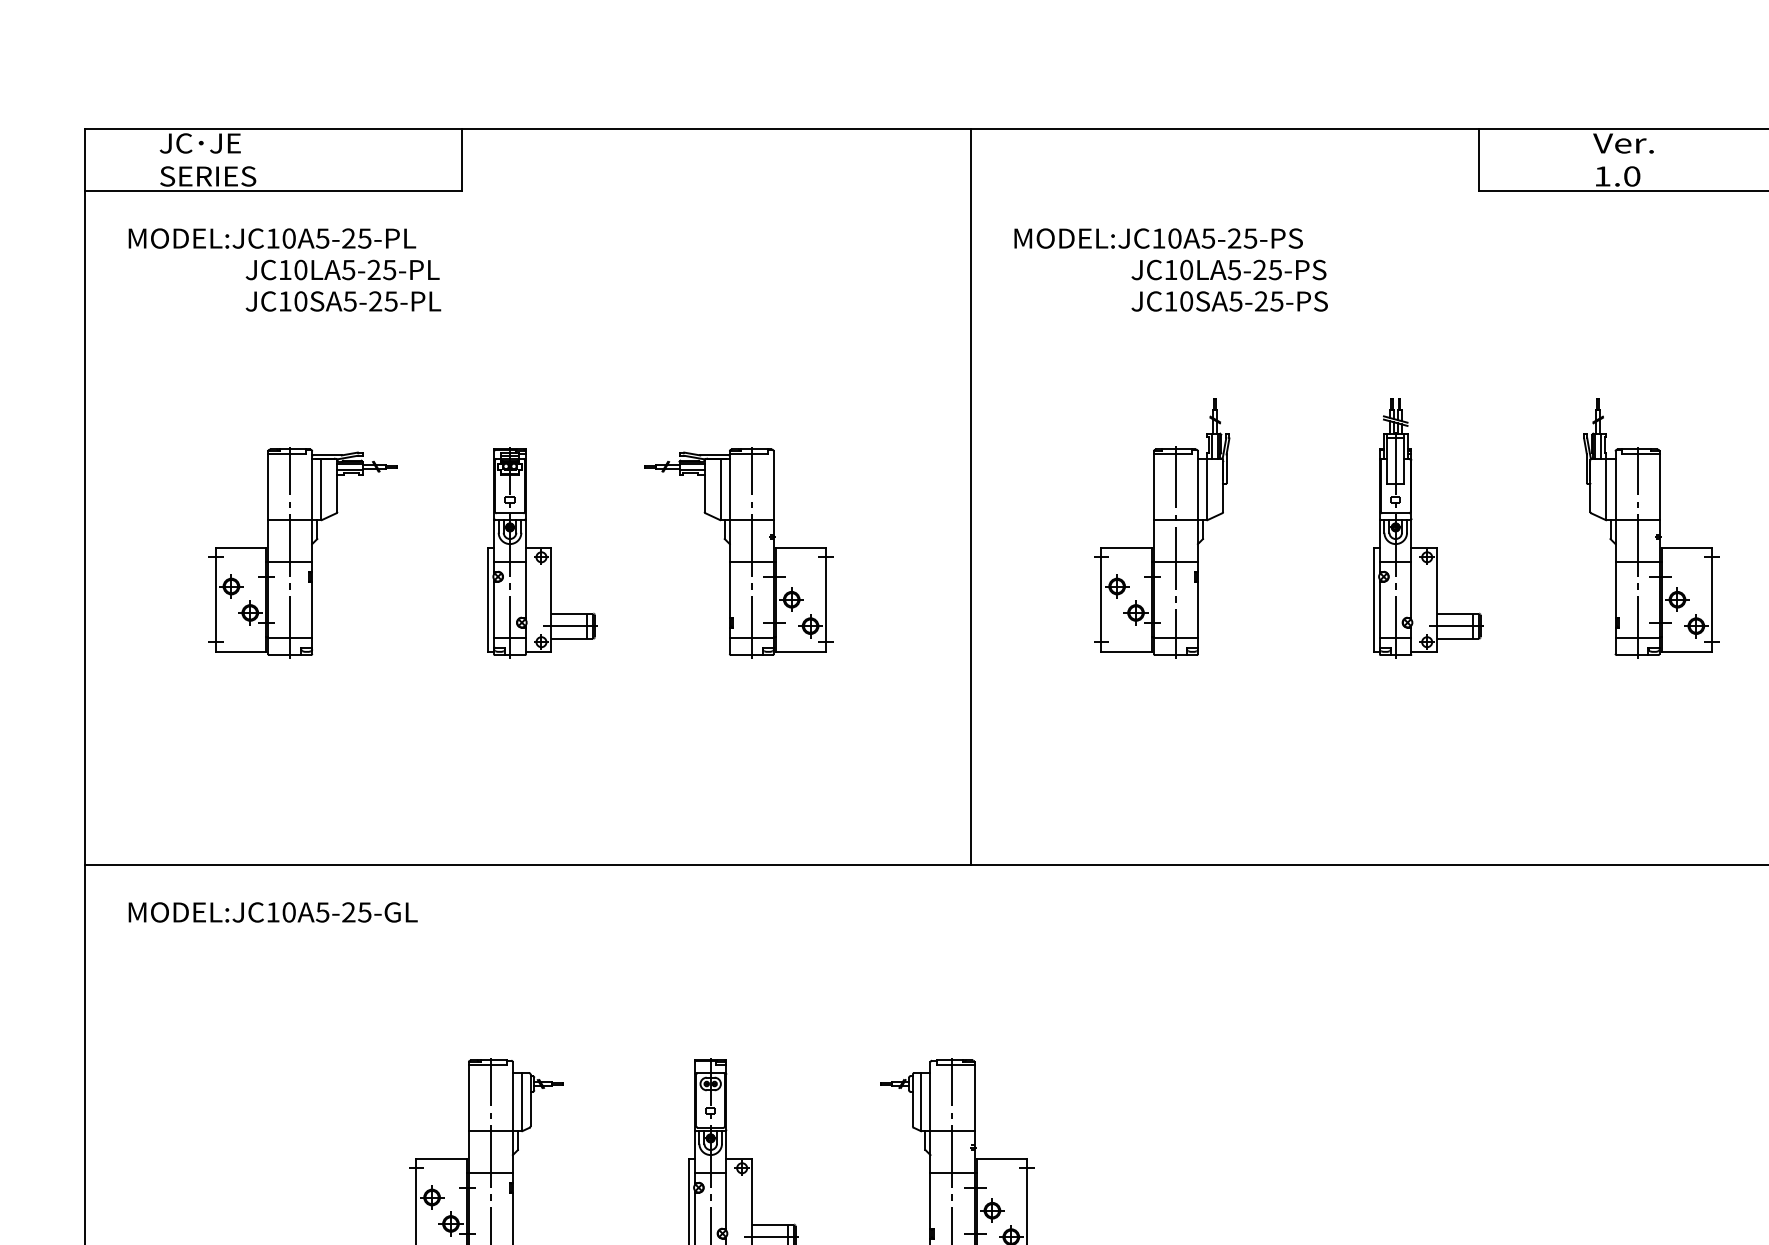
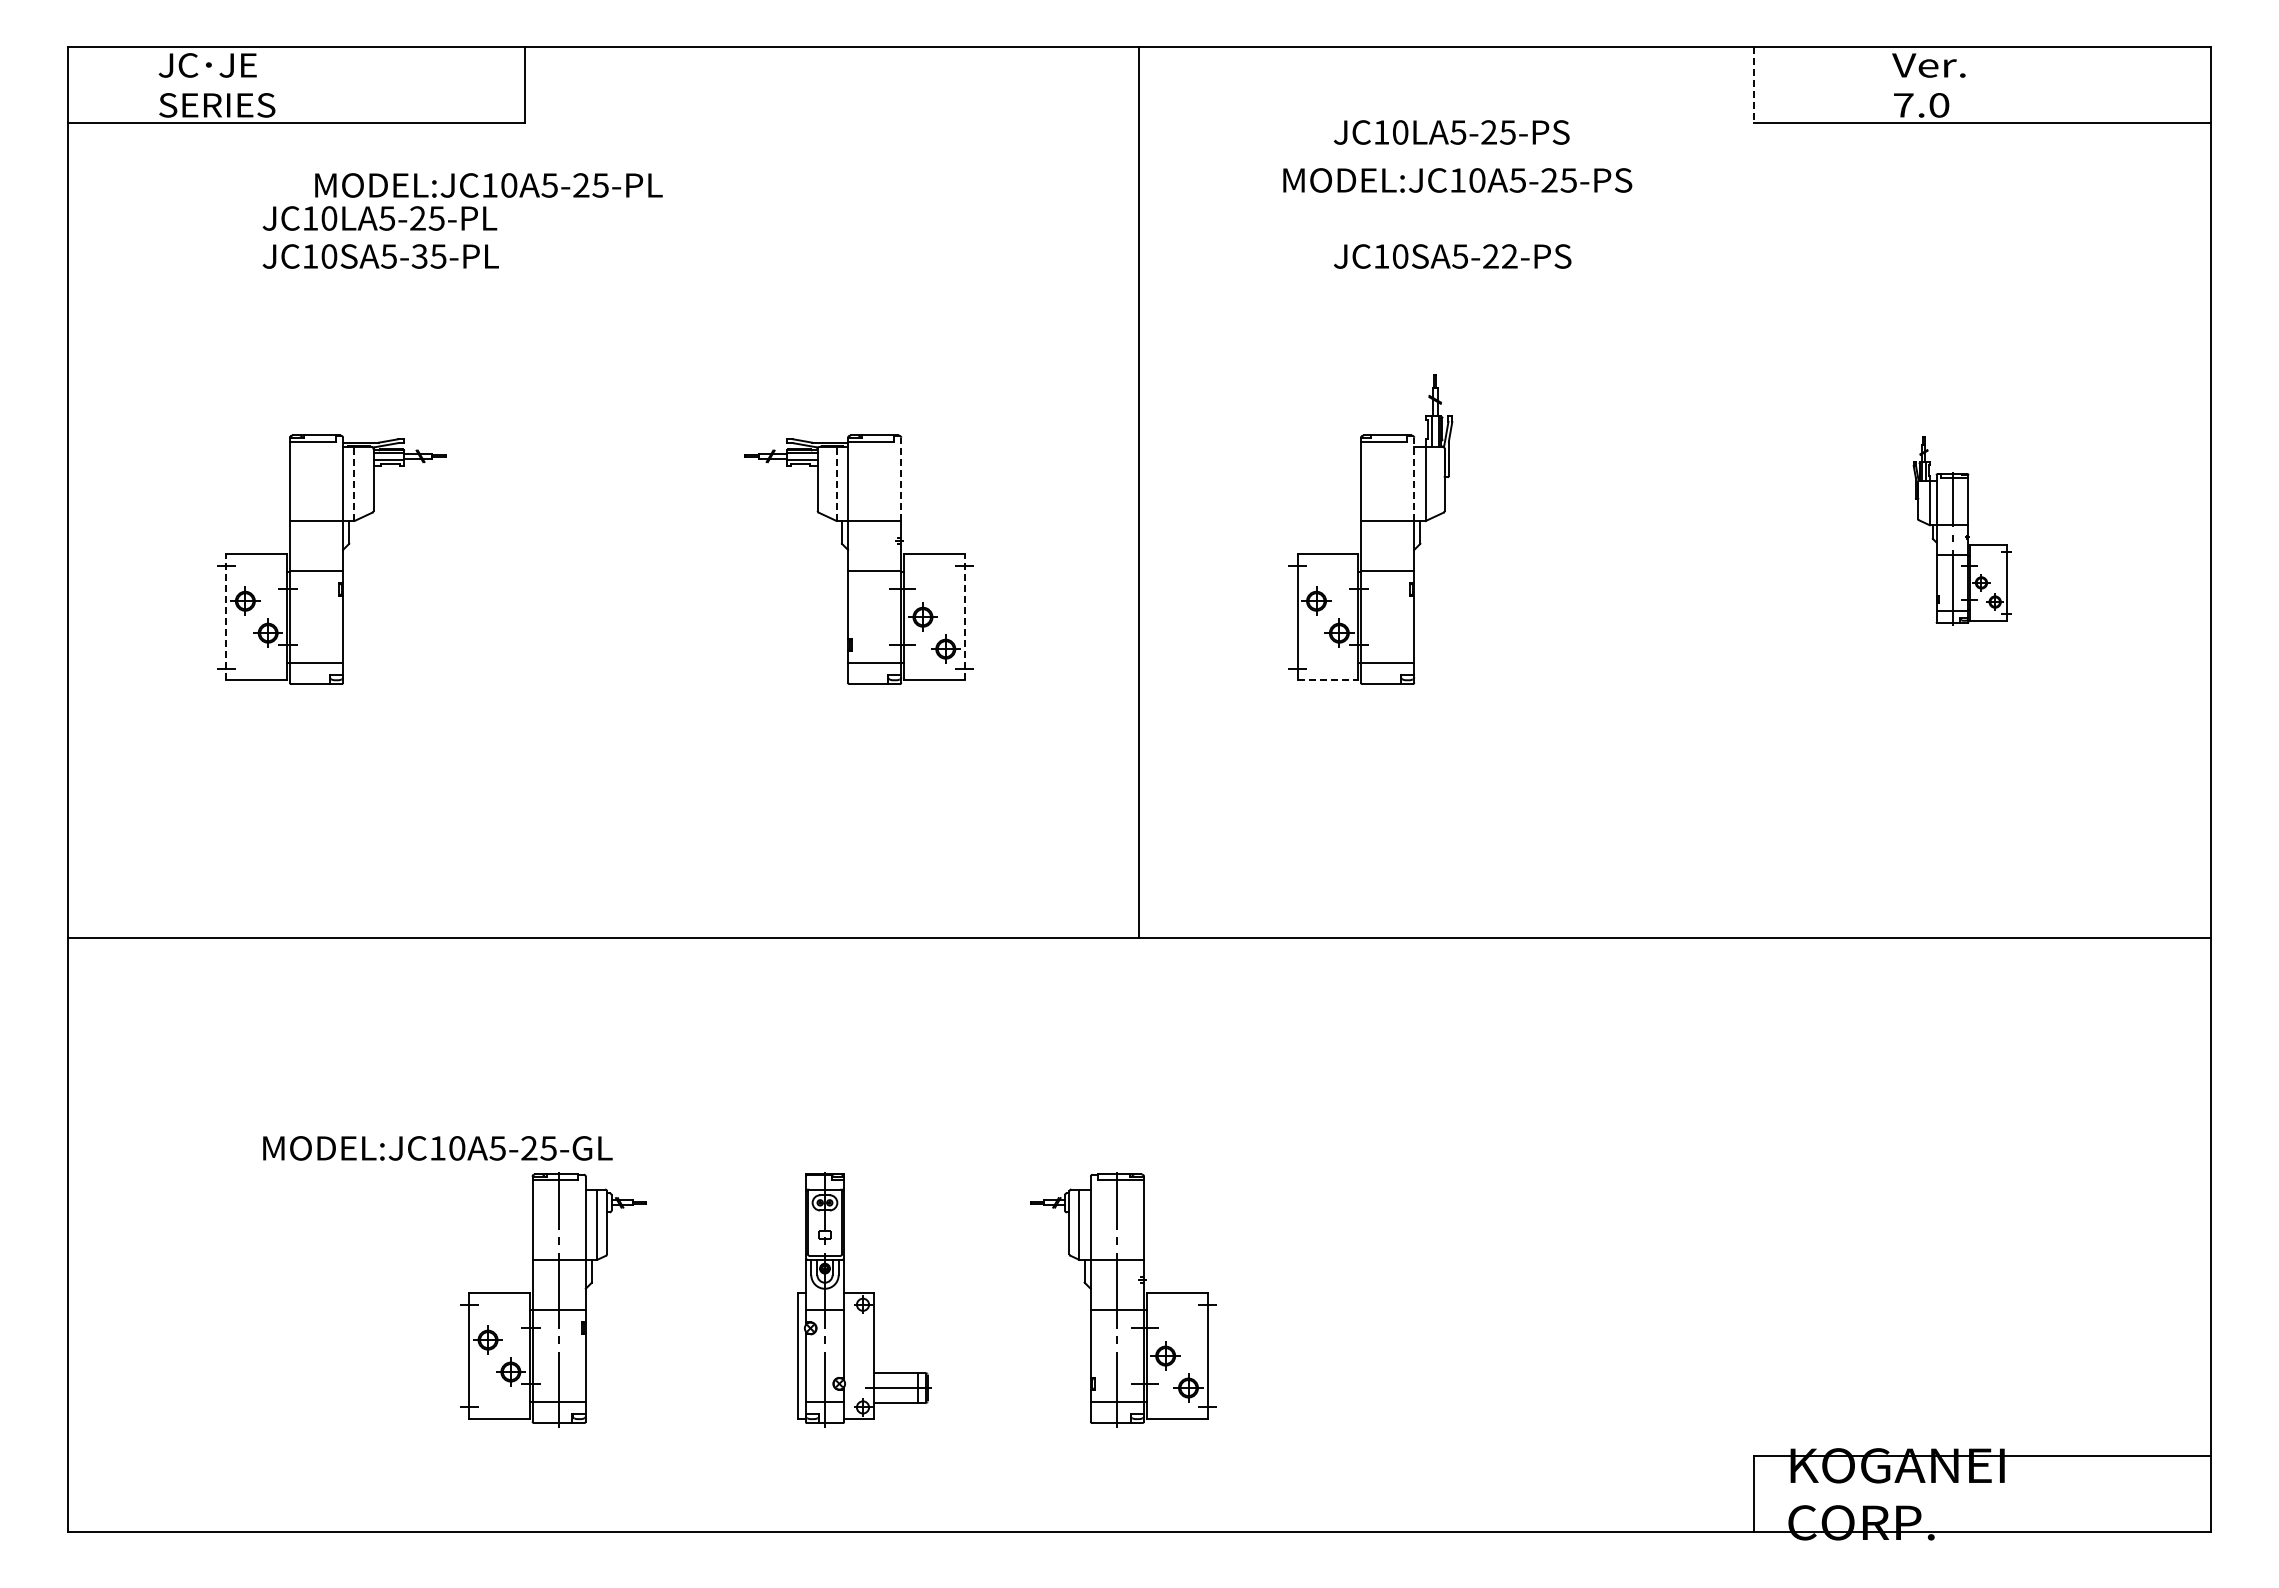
line: (1479, 160) -> (1754, 85), solid -> dashed
text: (1602, 176) -> (1903, 105), 1.0 -> 7.0
text: (272, 238) -> (488, 185), moved
text: (1158, 238) -> (1457, 180), moved
text: (1228, 270) -> (1451, 132), moved
text: (375, 301) -> (419, 256), JC10SA5-25-PL -> JC10SA5-35-PL
text: (1276, 301) -> (1509, 256), JC10SA5-25-PS -> JC10SA5-22-PS
line: (773, 485) -> (901, 479), solid -> dashed
line: (1198, 485) -> (1414, 479), solid -> dashed
line: (321, 489) -> (354, 483), solid -> dashed
line: (721, 489) -> (837, 483), solid -> dashed
part: (1411, 528) -> (1672, 531), removed
part: (1651, 528) -> (1962, 531), size x0.6
line: (290, 552) -> (316, 560), removed
part: (542, 552) -> (621, 560), removed
line: (751, 552) -> (874, 560), removed
line: (1175, 552) -> (1387, 559), removed
line: (215, 599) -> (226, 617), solid -> dashed
line: (826, 599) -> (964, 617), solid -> dashed
line: (1127, 651) -> (1328, 679), solid -> dashed
text: (272, 912) -> (437, 1148), moved

